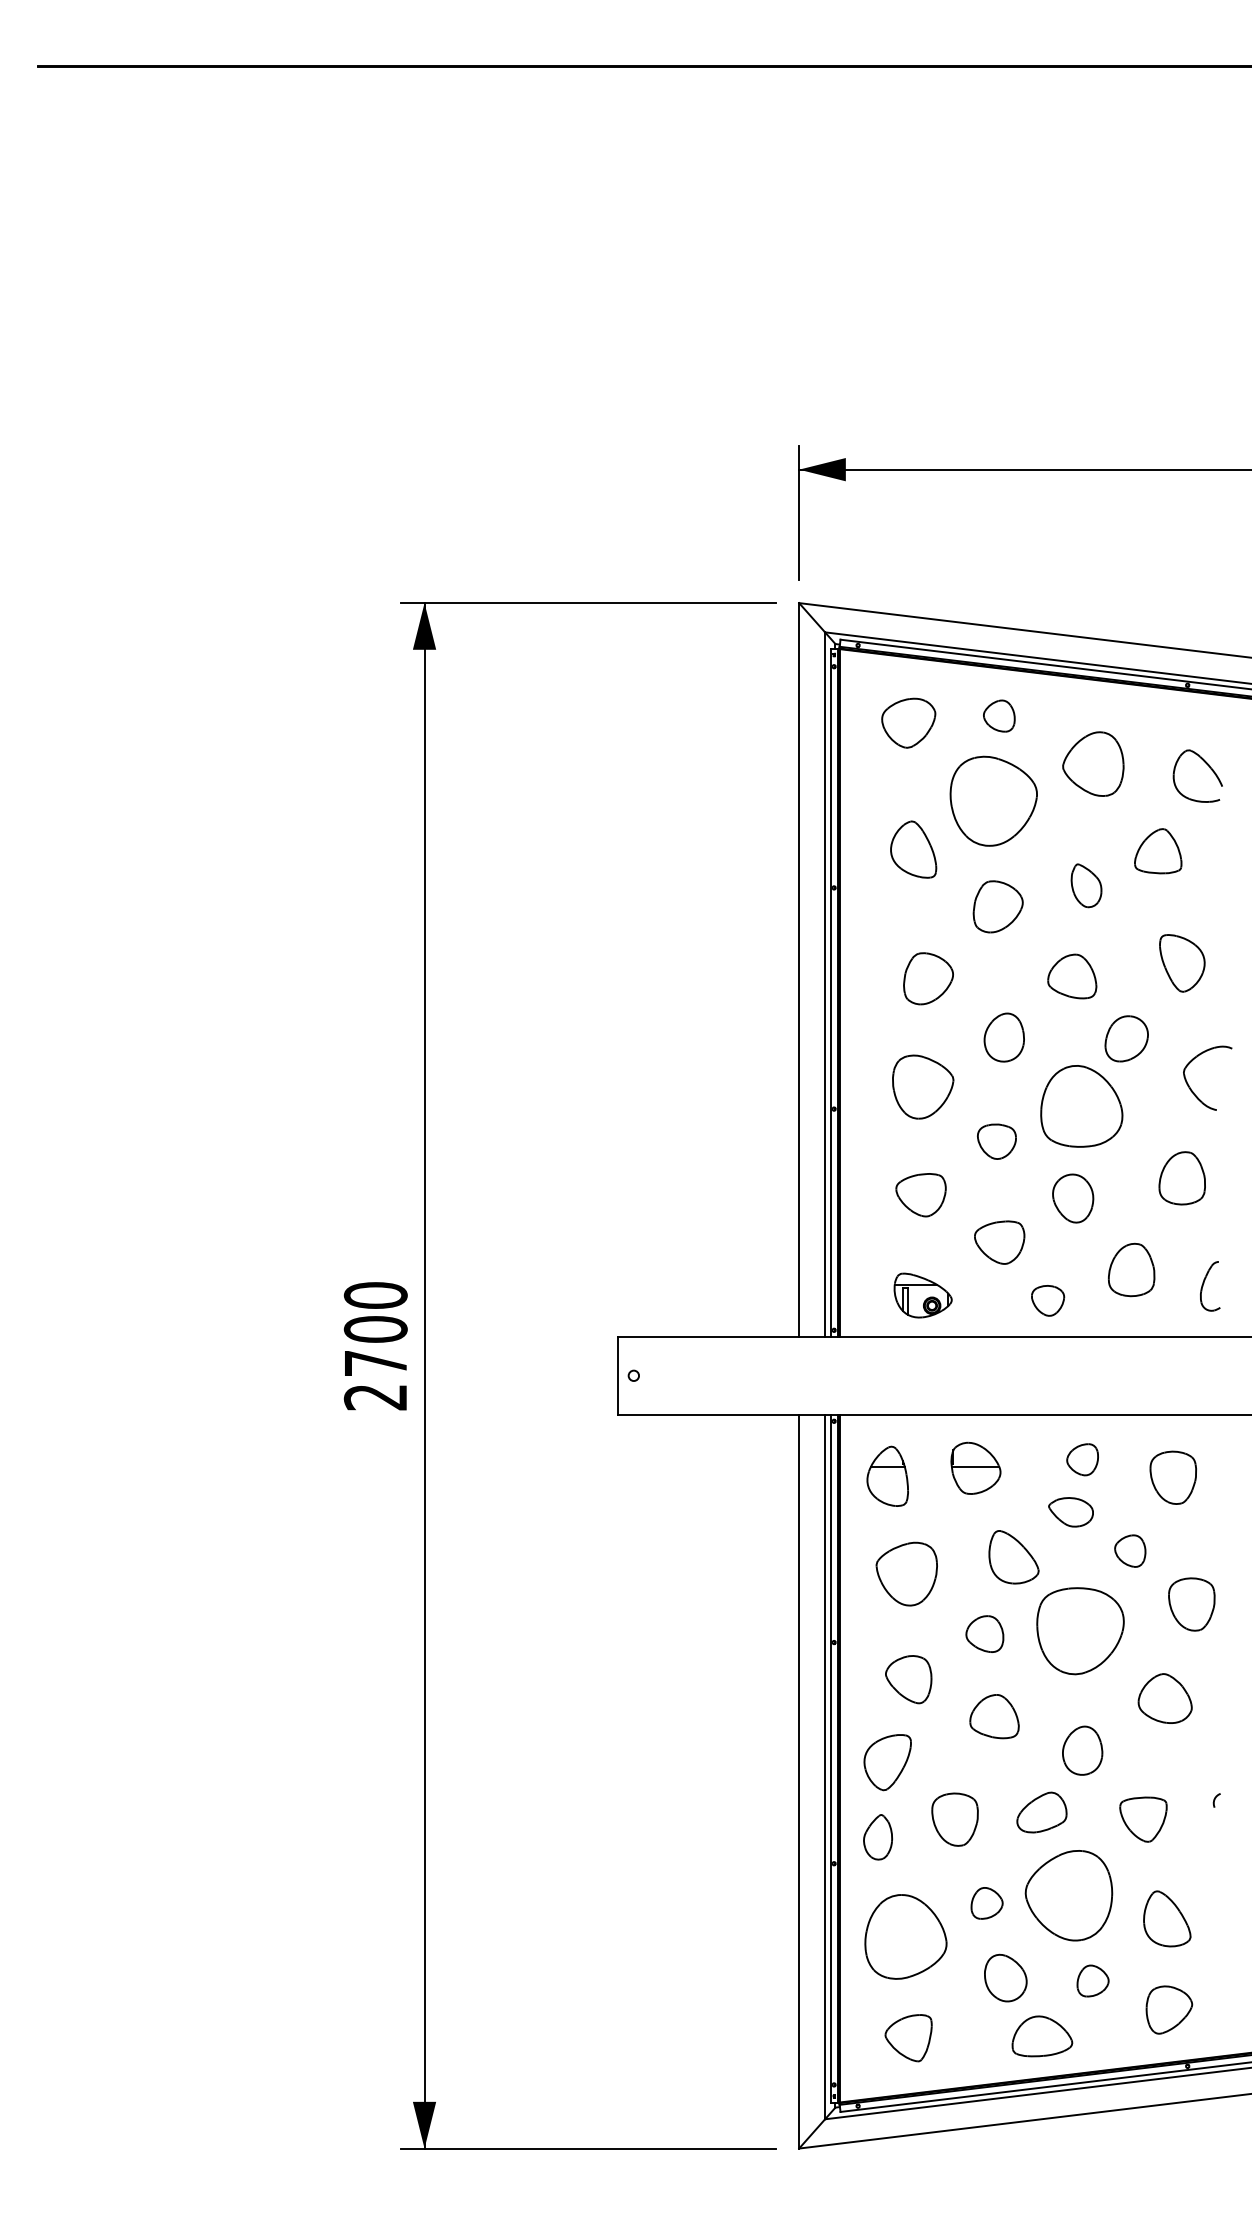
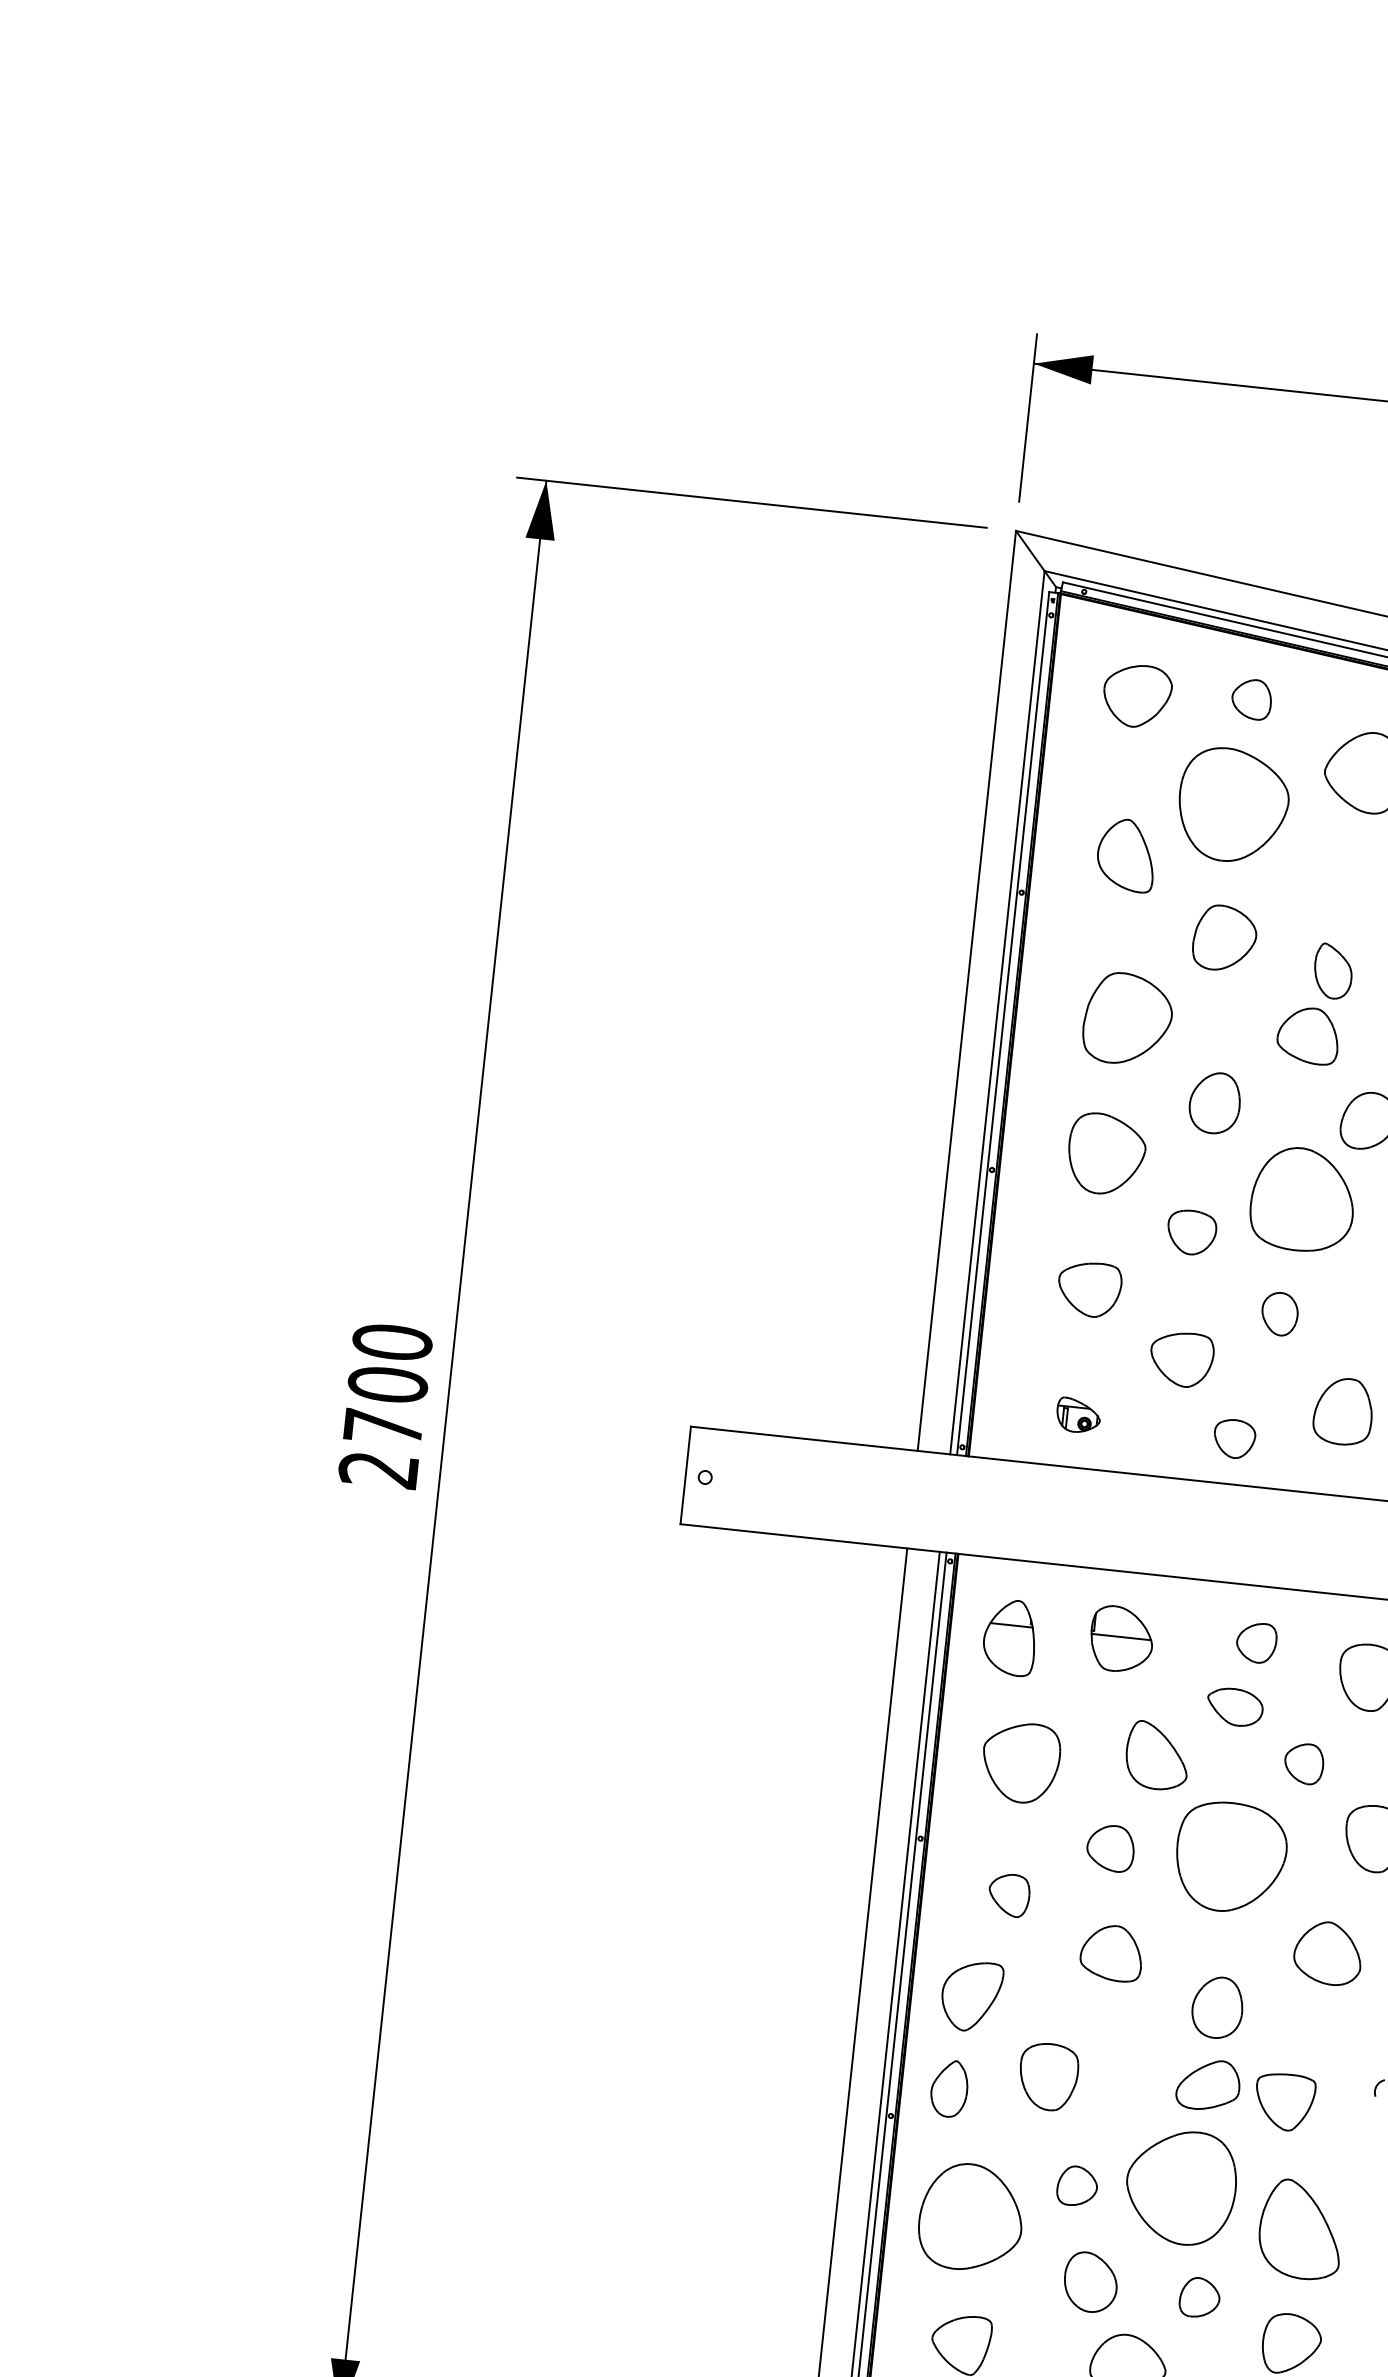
part: (1086, 885) -> (1333, 971), moved
part: (928, 978) -> (1127, 1018), size x1.4
part: (1073, 1198) -> (1280, 1314), size x0.7
part: (922, 1295) -> (1077, 1415), size x0.6
part: (908, 1679) -> (1008, 1895), size x0.7
part: (1041, 1812) -> (1207, 2084), moved
part: (1167, 1918) -> (1301, 2229), size x1.4

